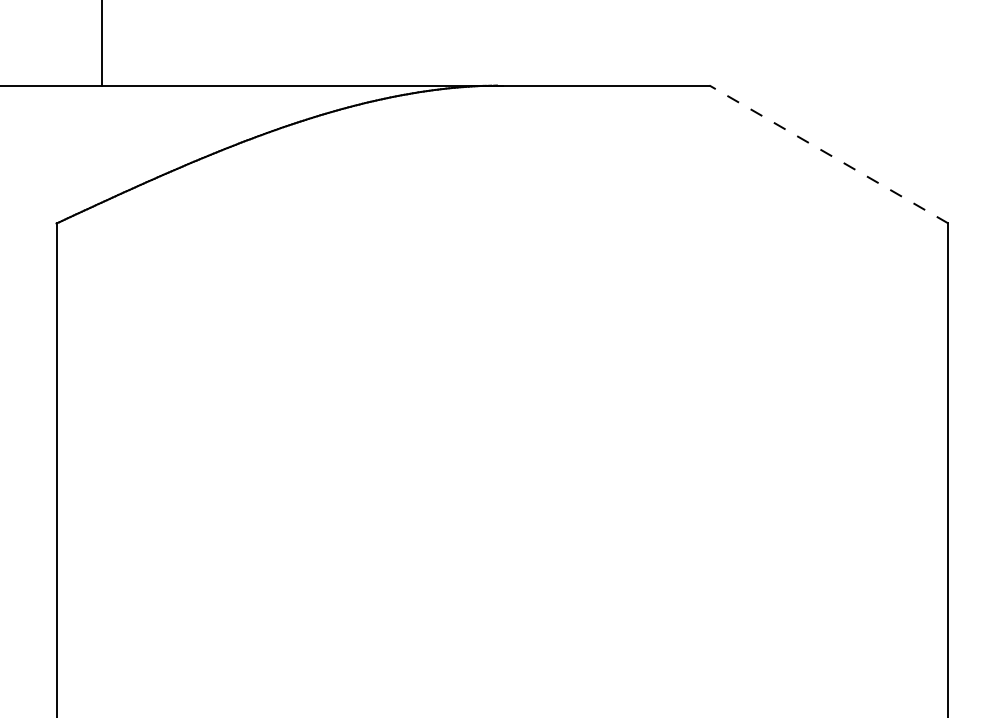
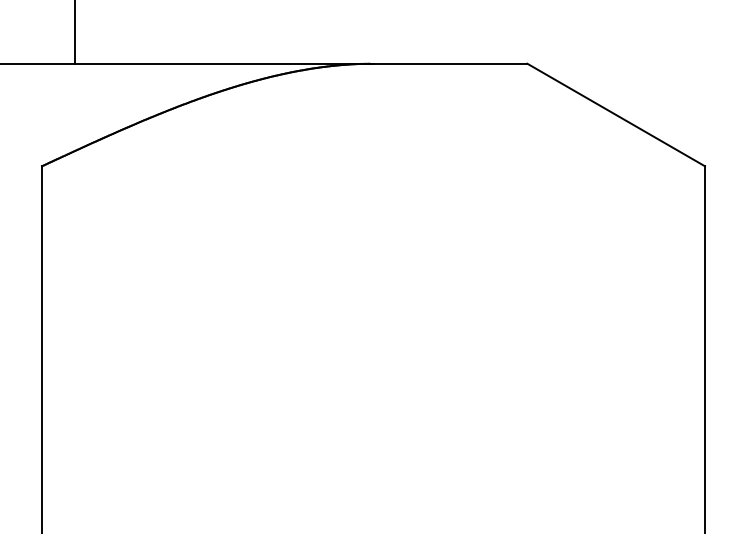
line: (829, 153) -> (616, 114), dashed -> solid

